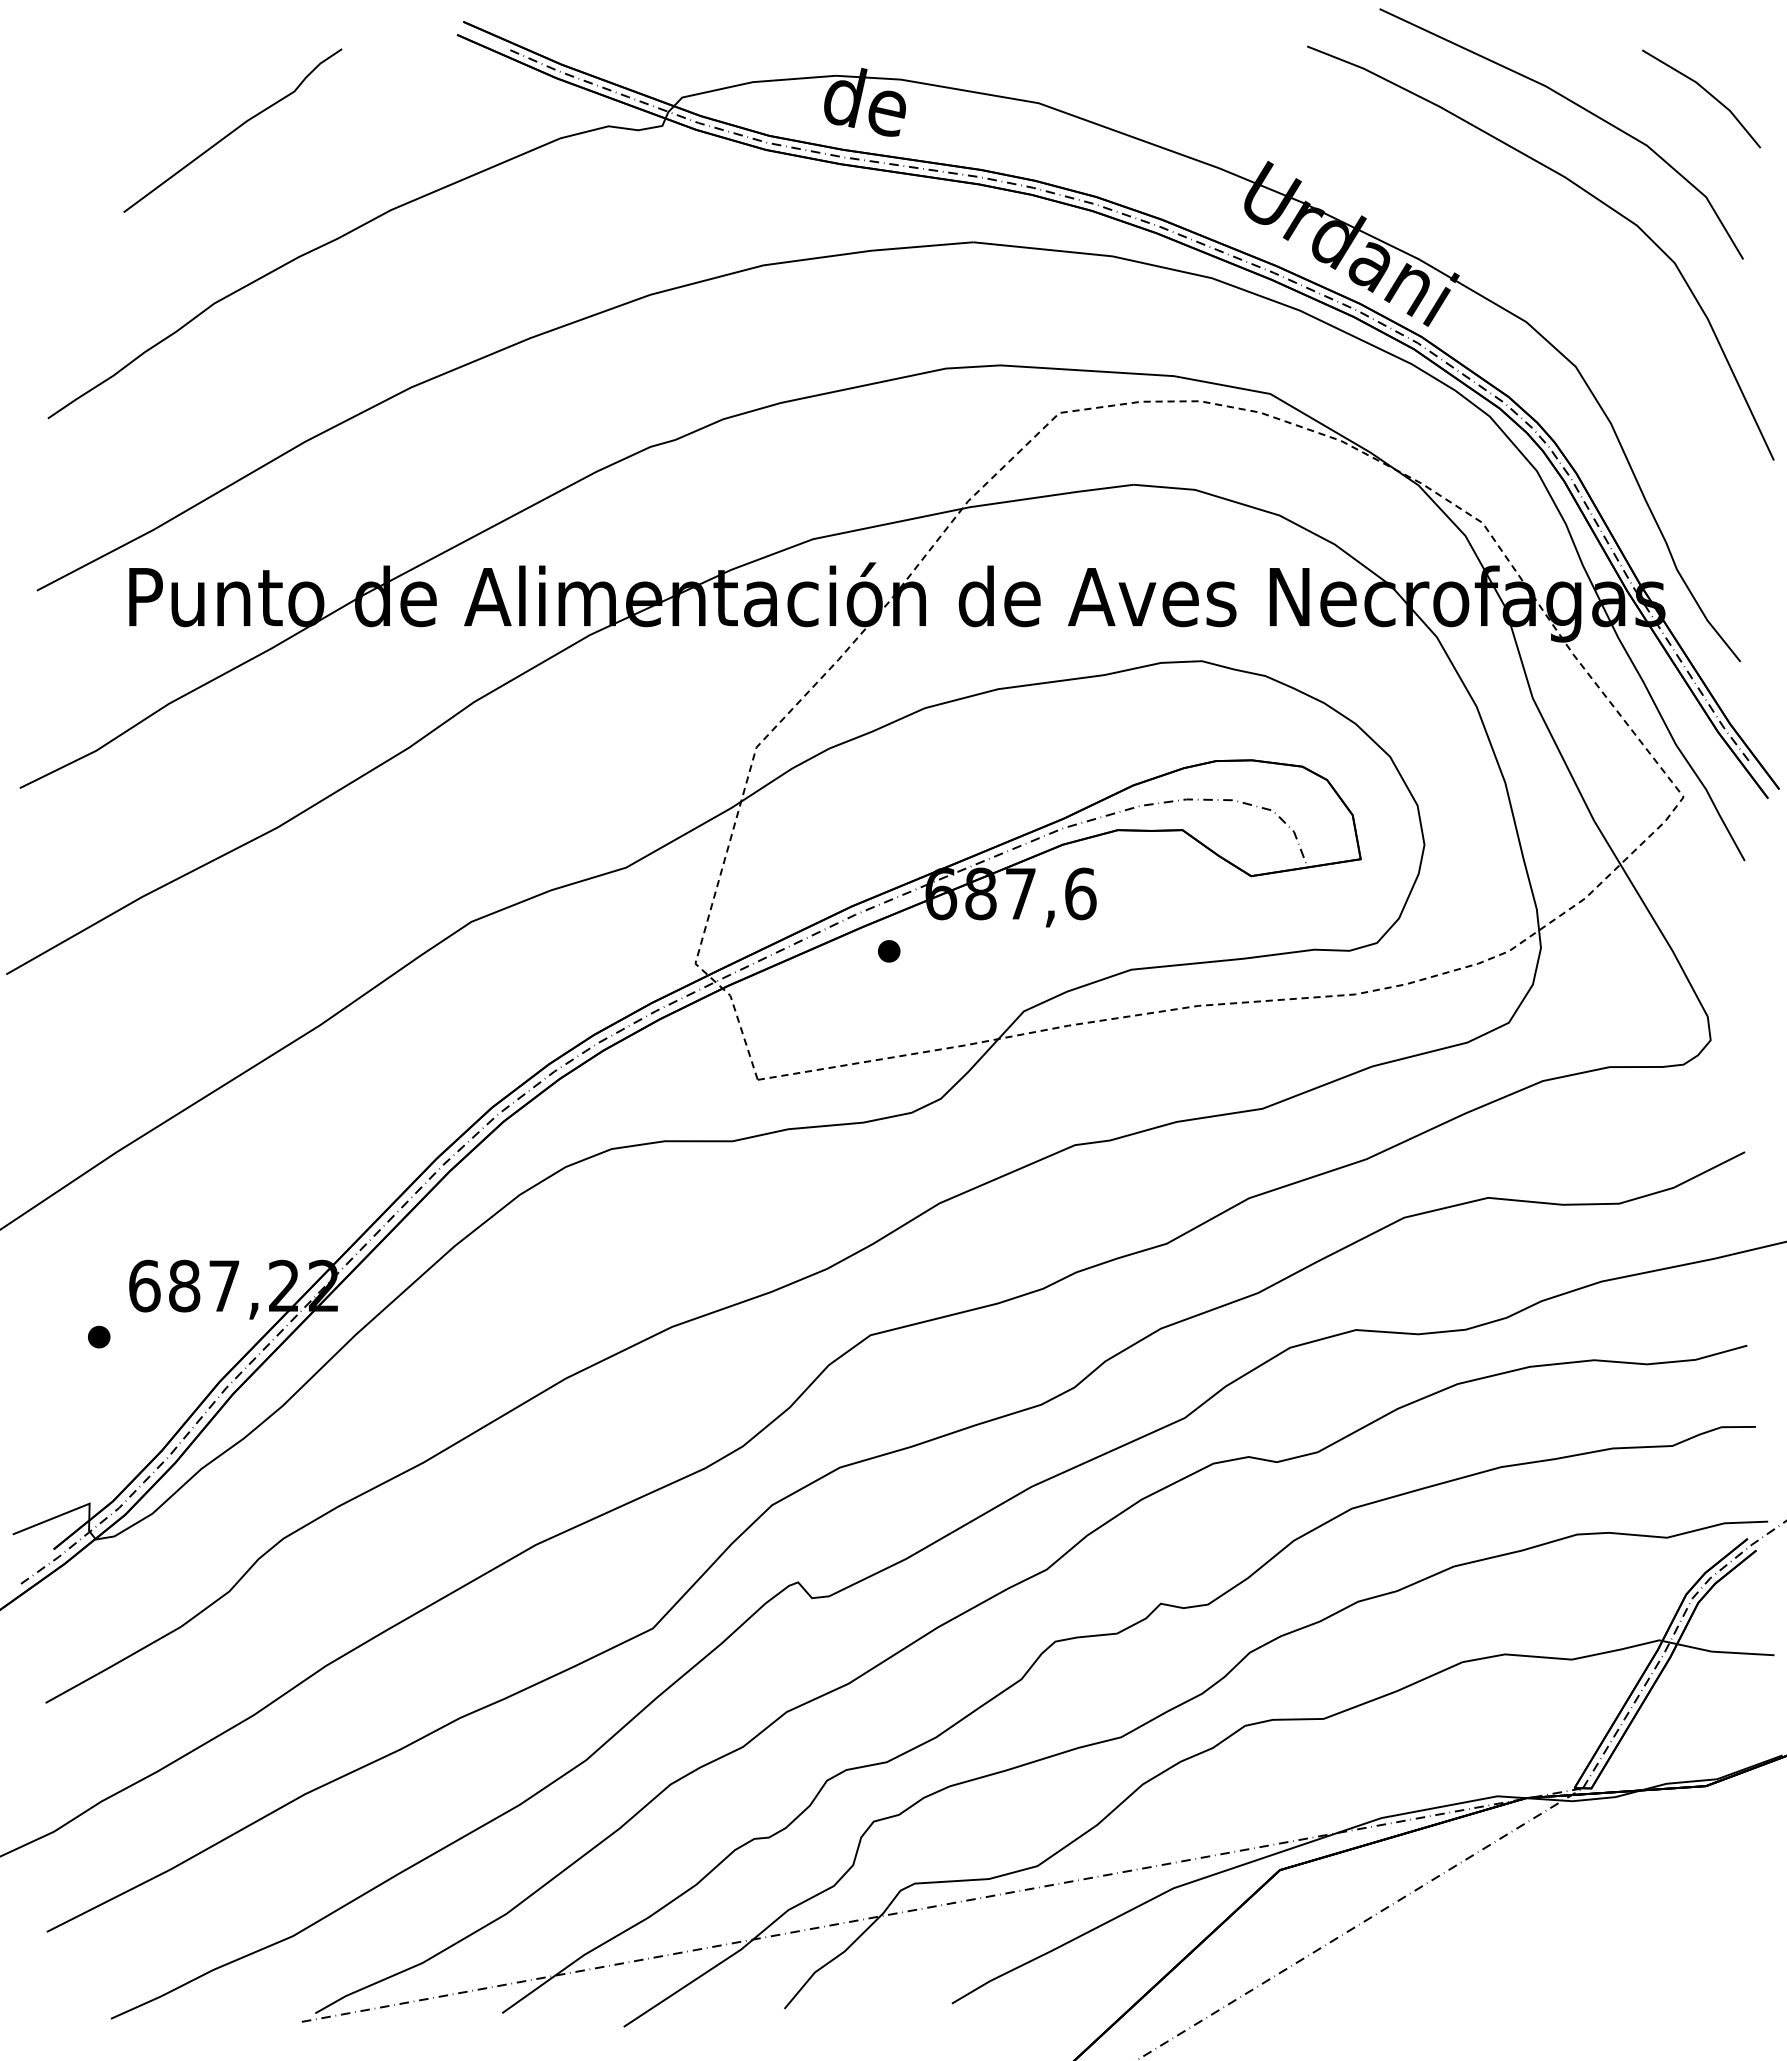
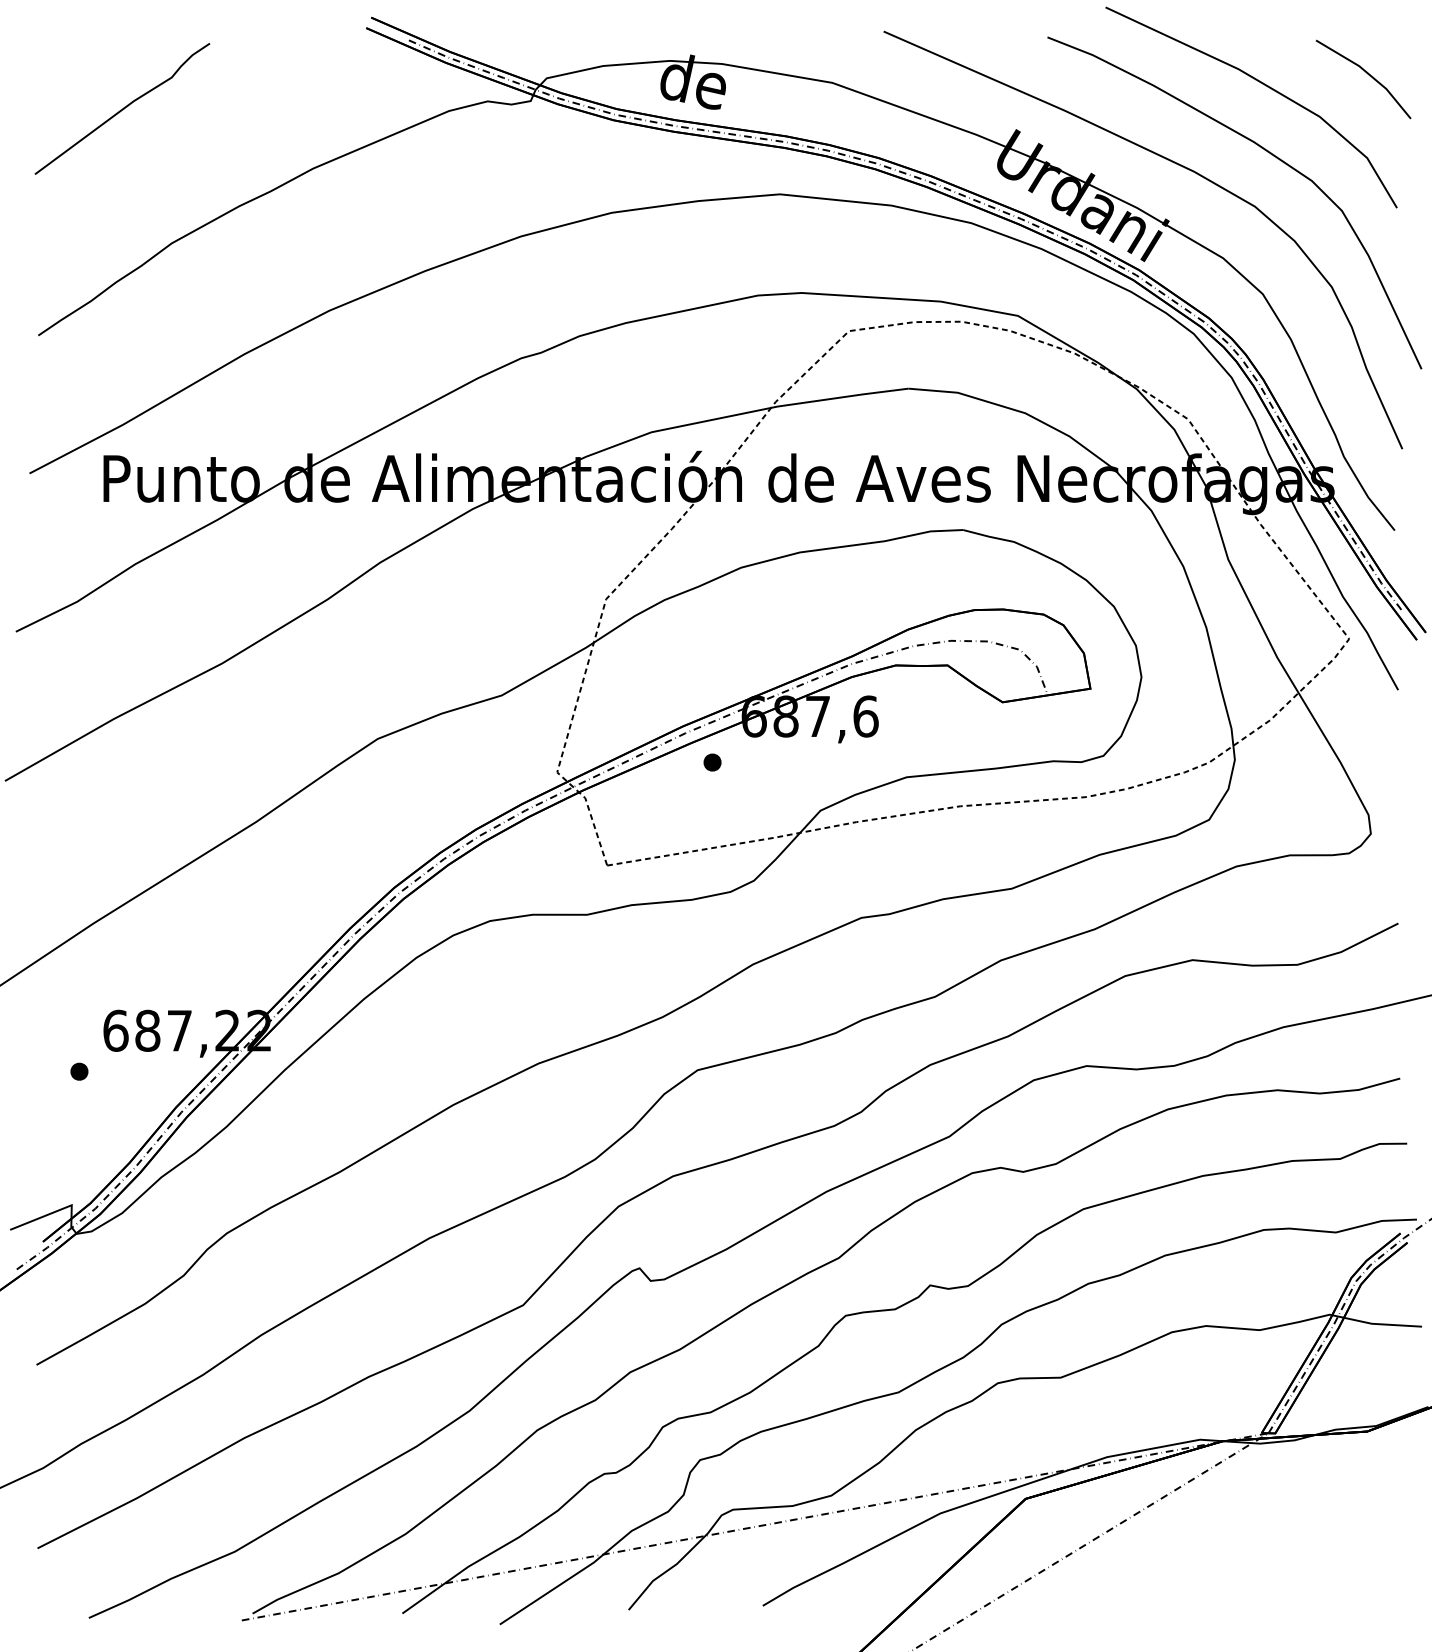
curve: (232, 130) -> (122, 108), moved
curve: (1473, 207) -> (1180, 166), added

